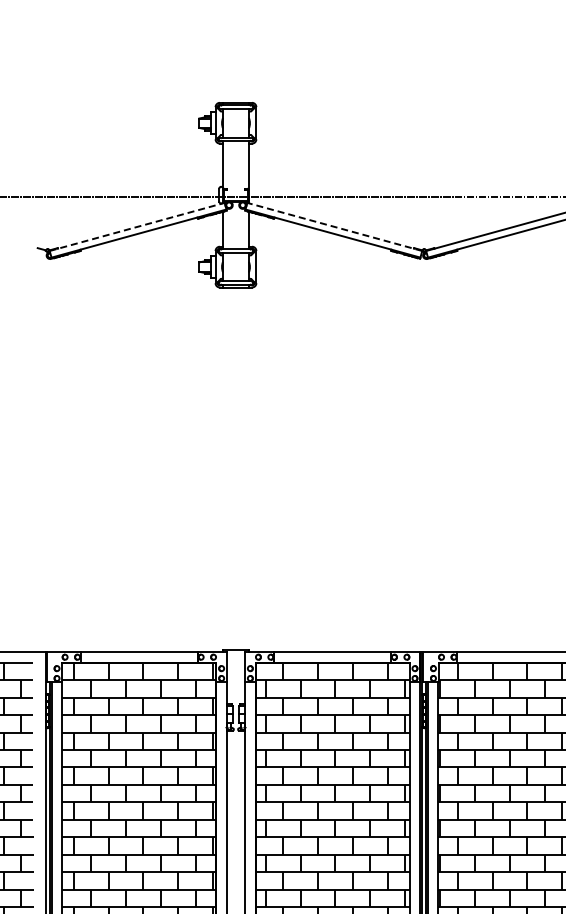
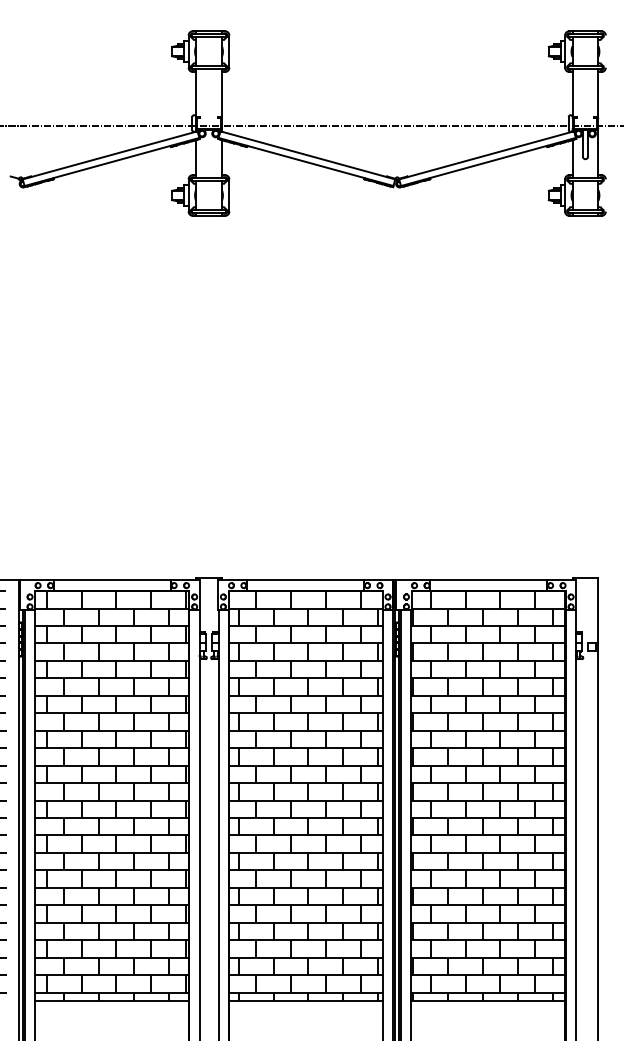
line: (137, 227) -> (110, 155), dashed -> solid
line: (334, 227) -> (307, 155), dashed -> solid

